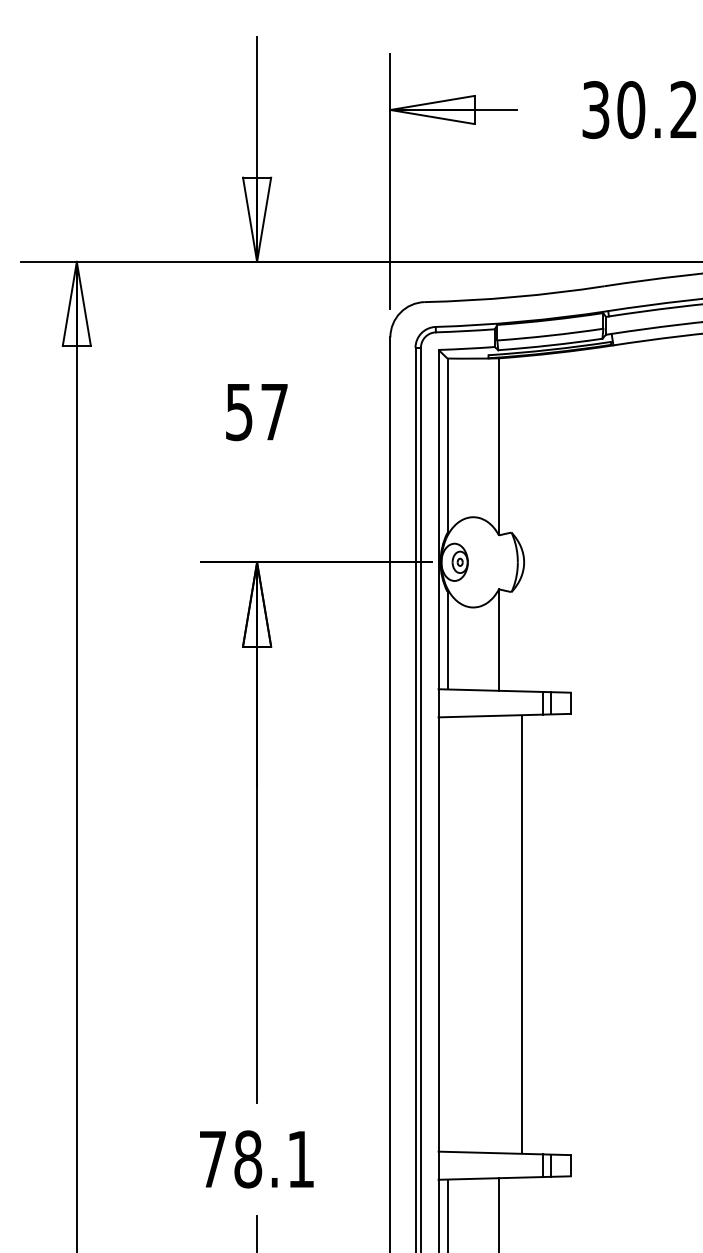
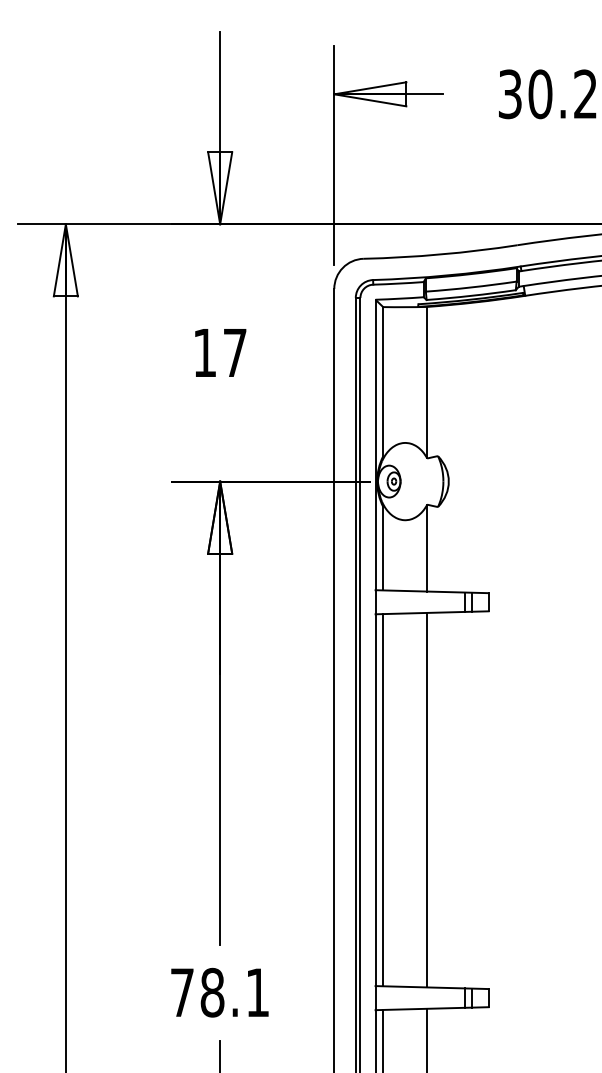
text: (238, 412) -> (204, 353), 57 -> 17
line: (522, 933) -> (427, 799), moved
line: (447, 934) -> (383, 800), added

